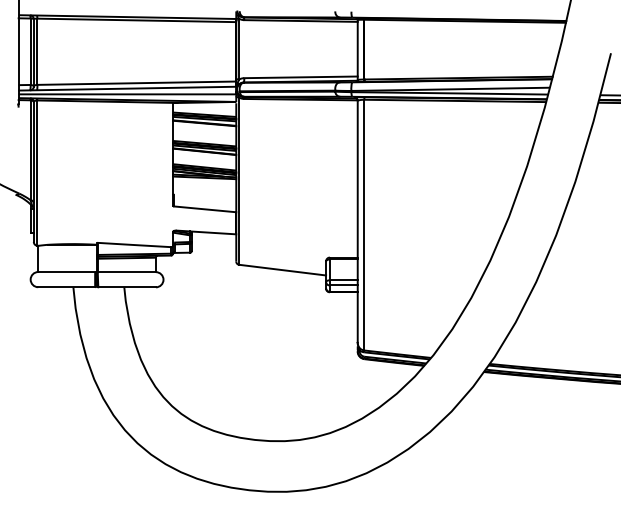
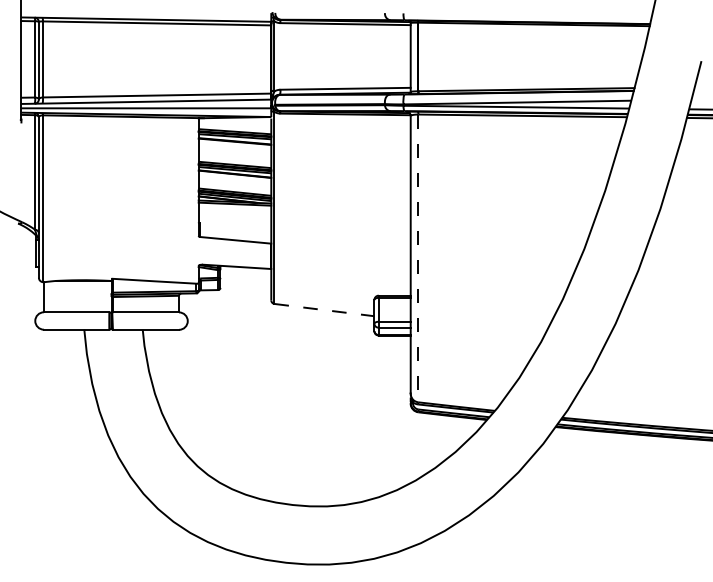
line: (364, 225) -> (418, 258), solid -> dashed
line: (282, 270) -> (324, 310), solid -> dashed

